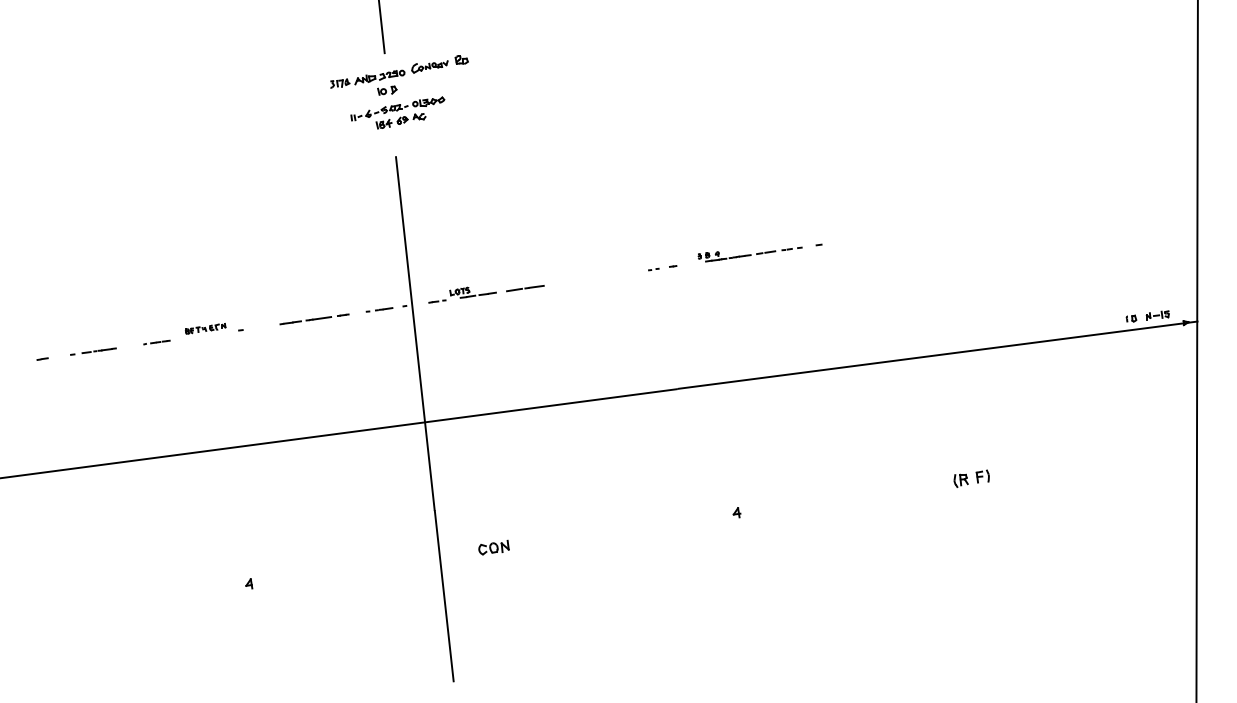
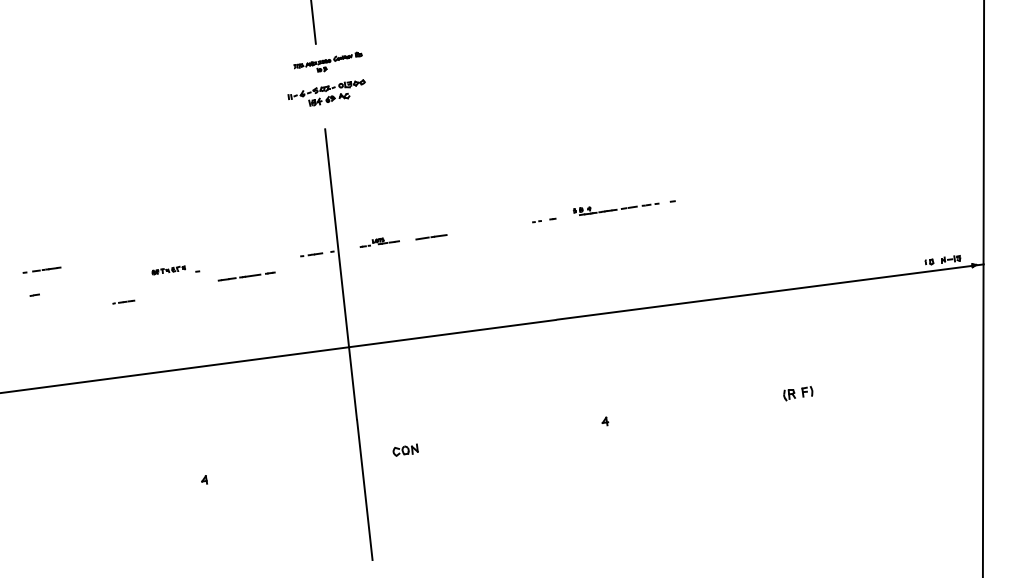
part: (399, 75) -> (328, 62), size x0.6
part: (462, 294) -> (379, 242), size x0.7
line: (314, 319) -> (246, 276), moved
line: (156, 342) -> (123, 302), moved
line: (93, 351) -> (42, 270), moved

